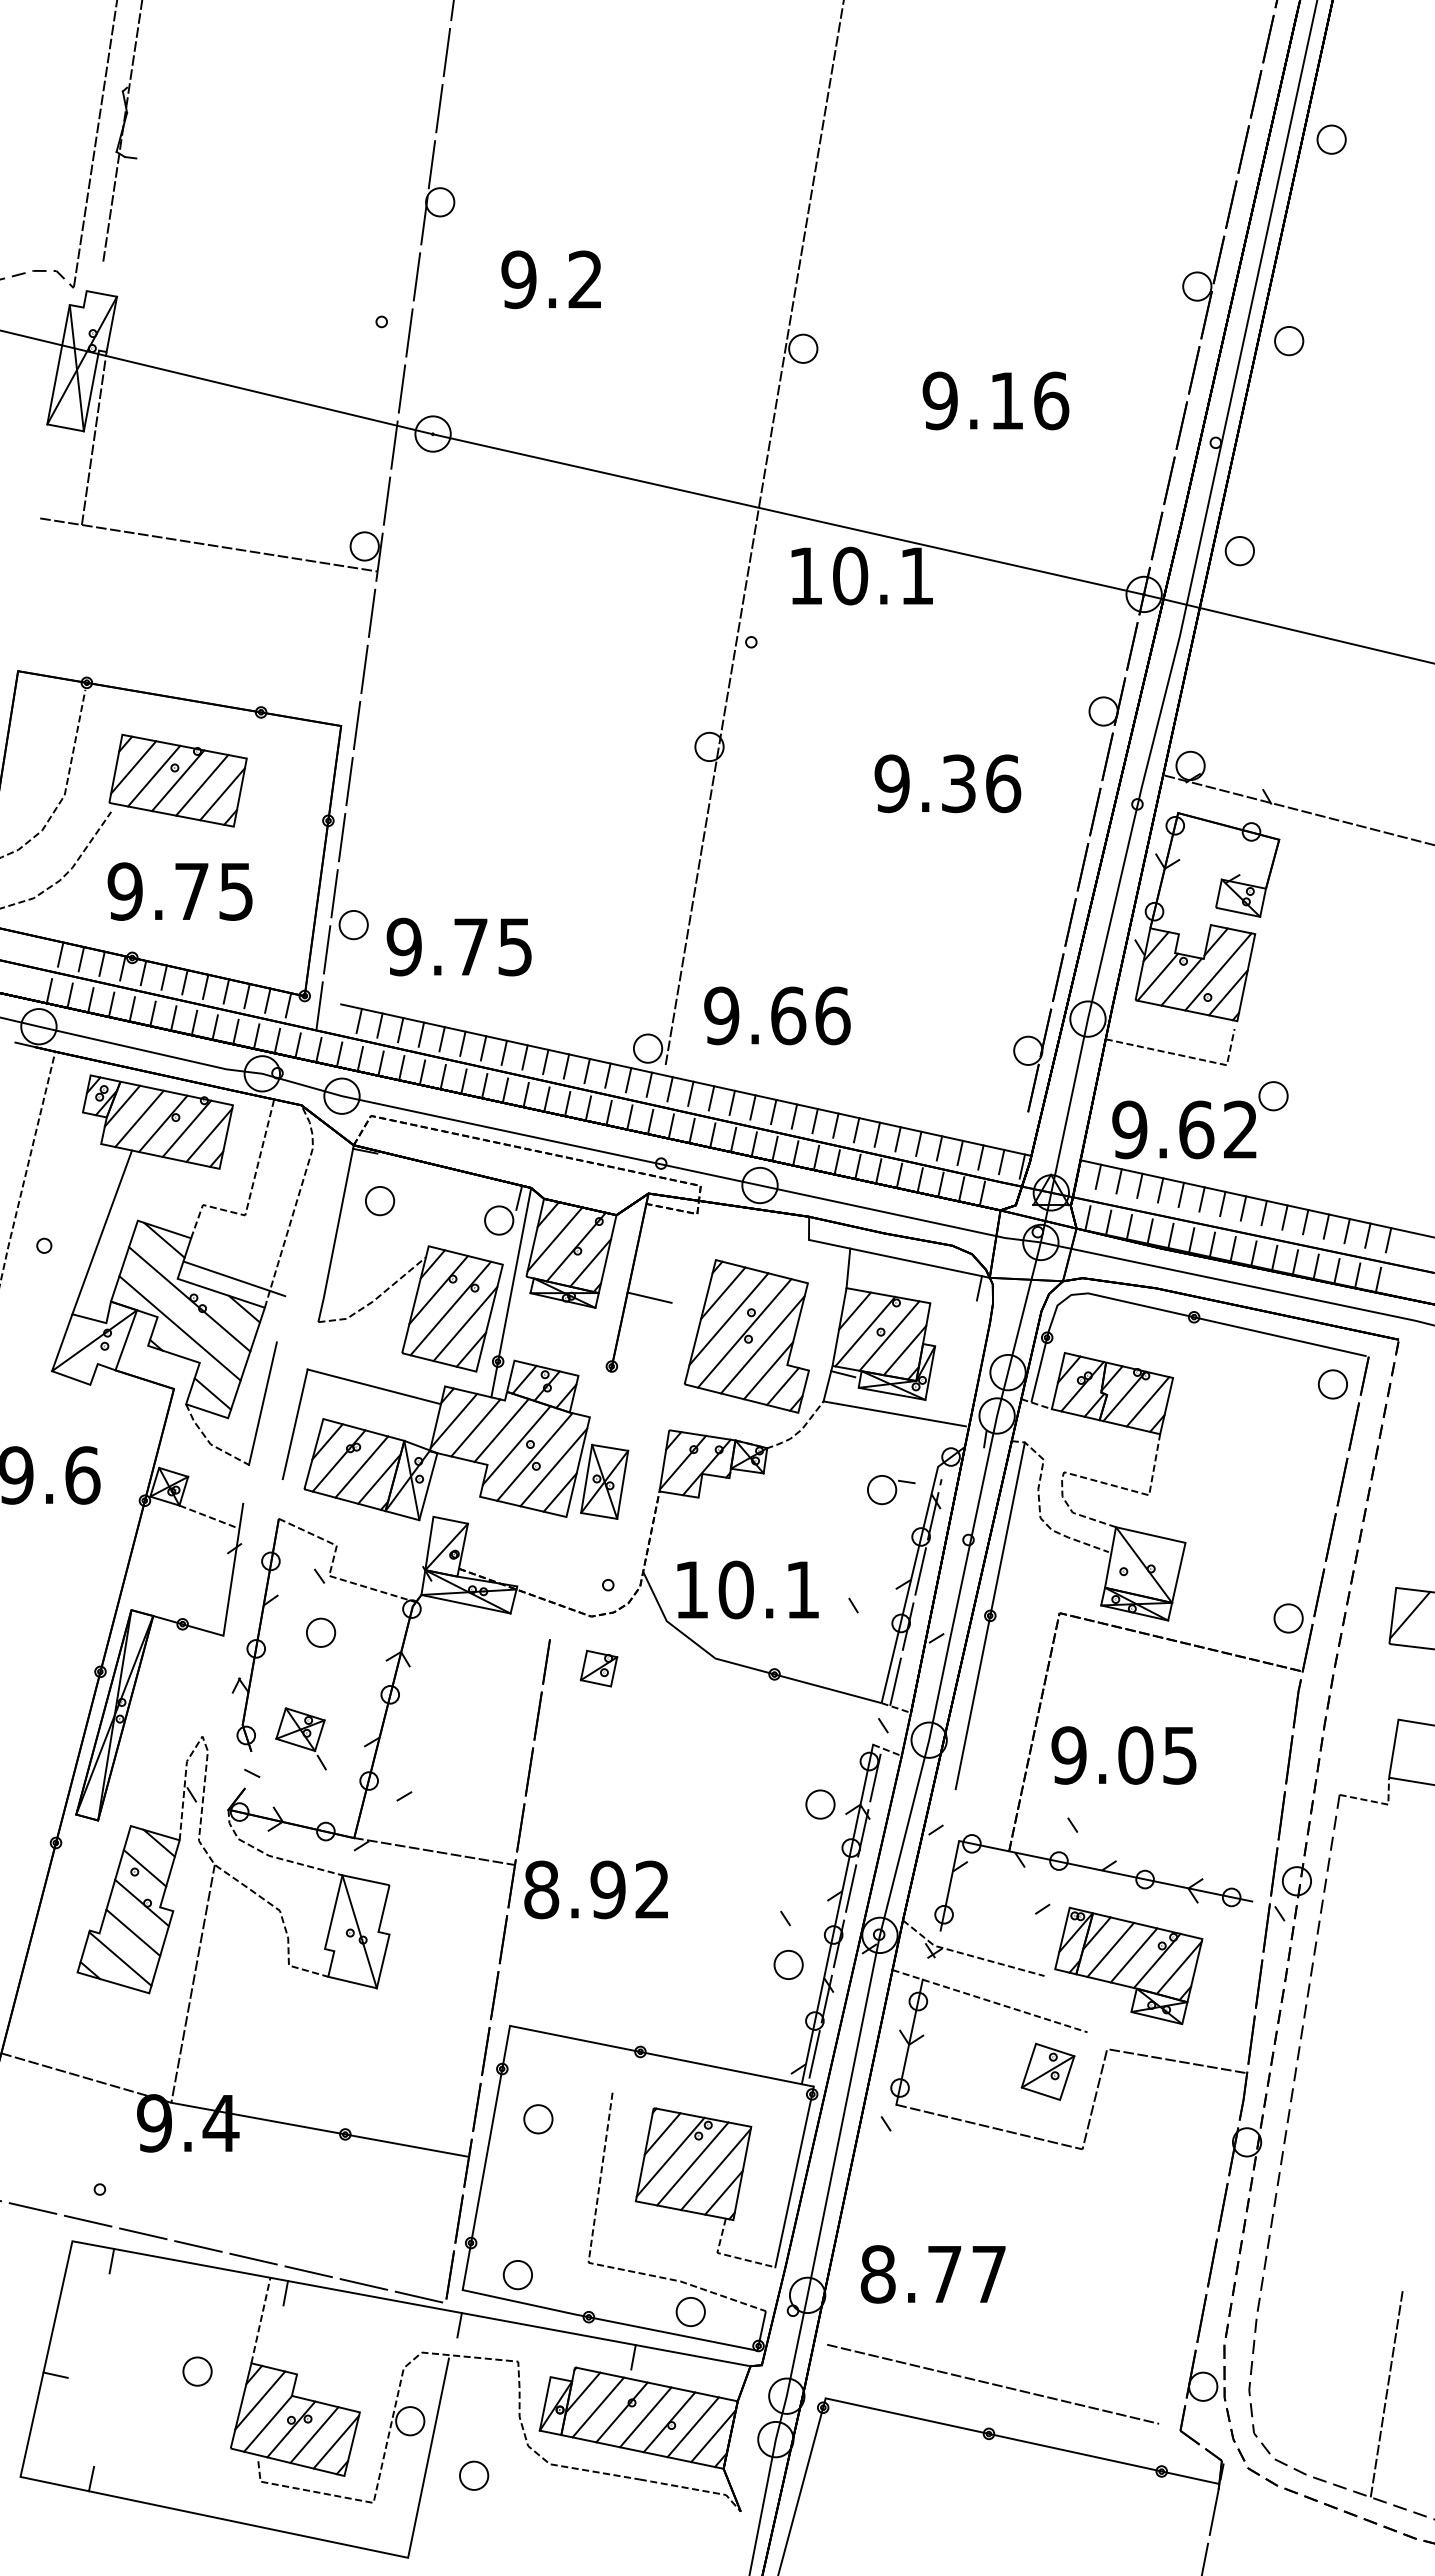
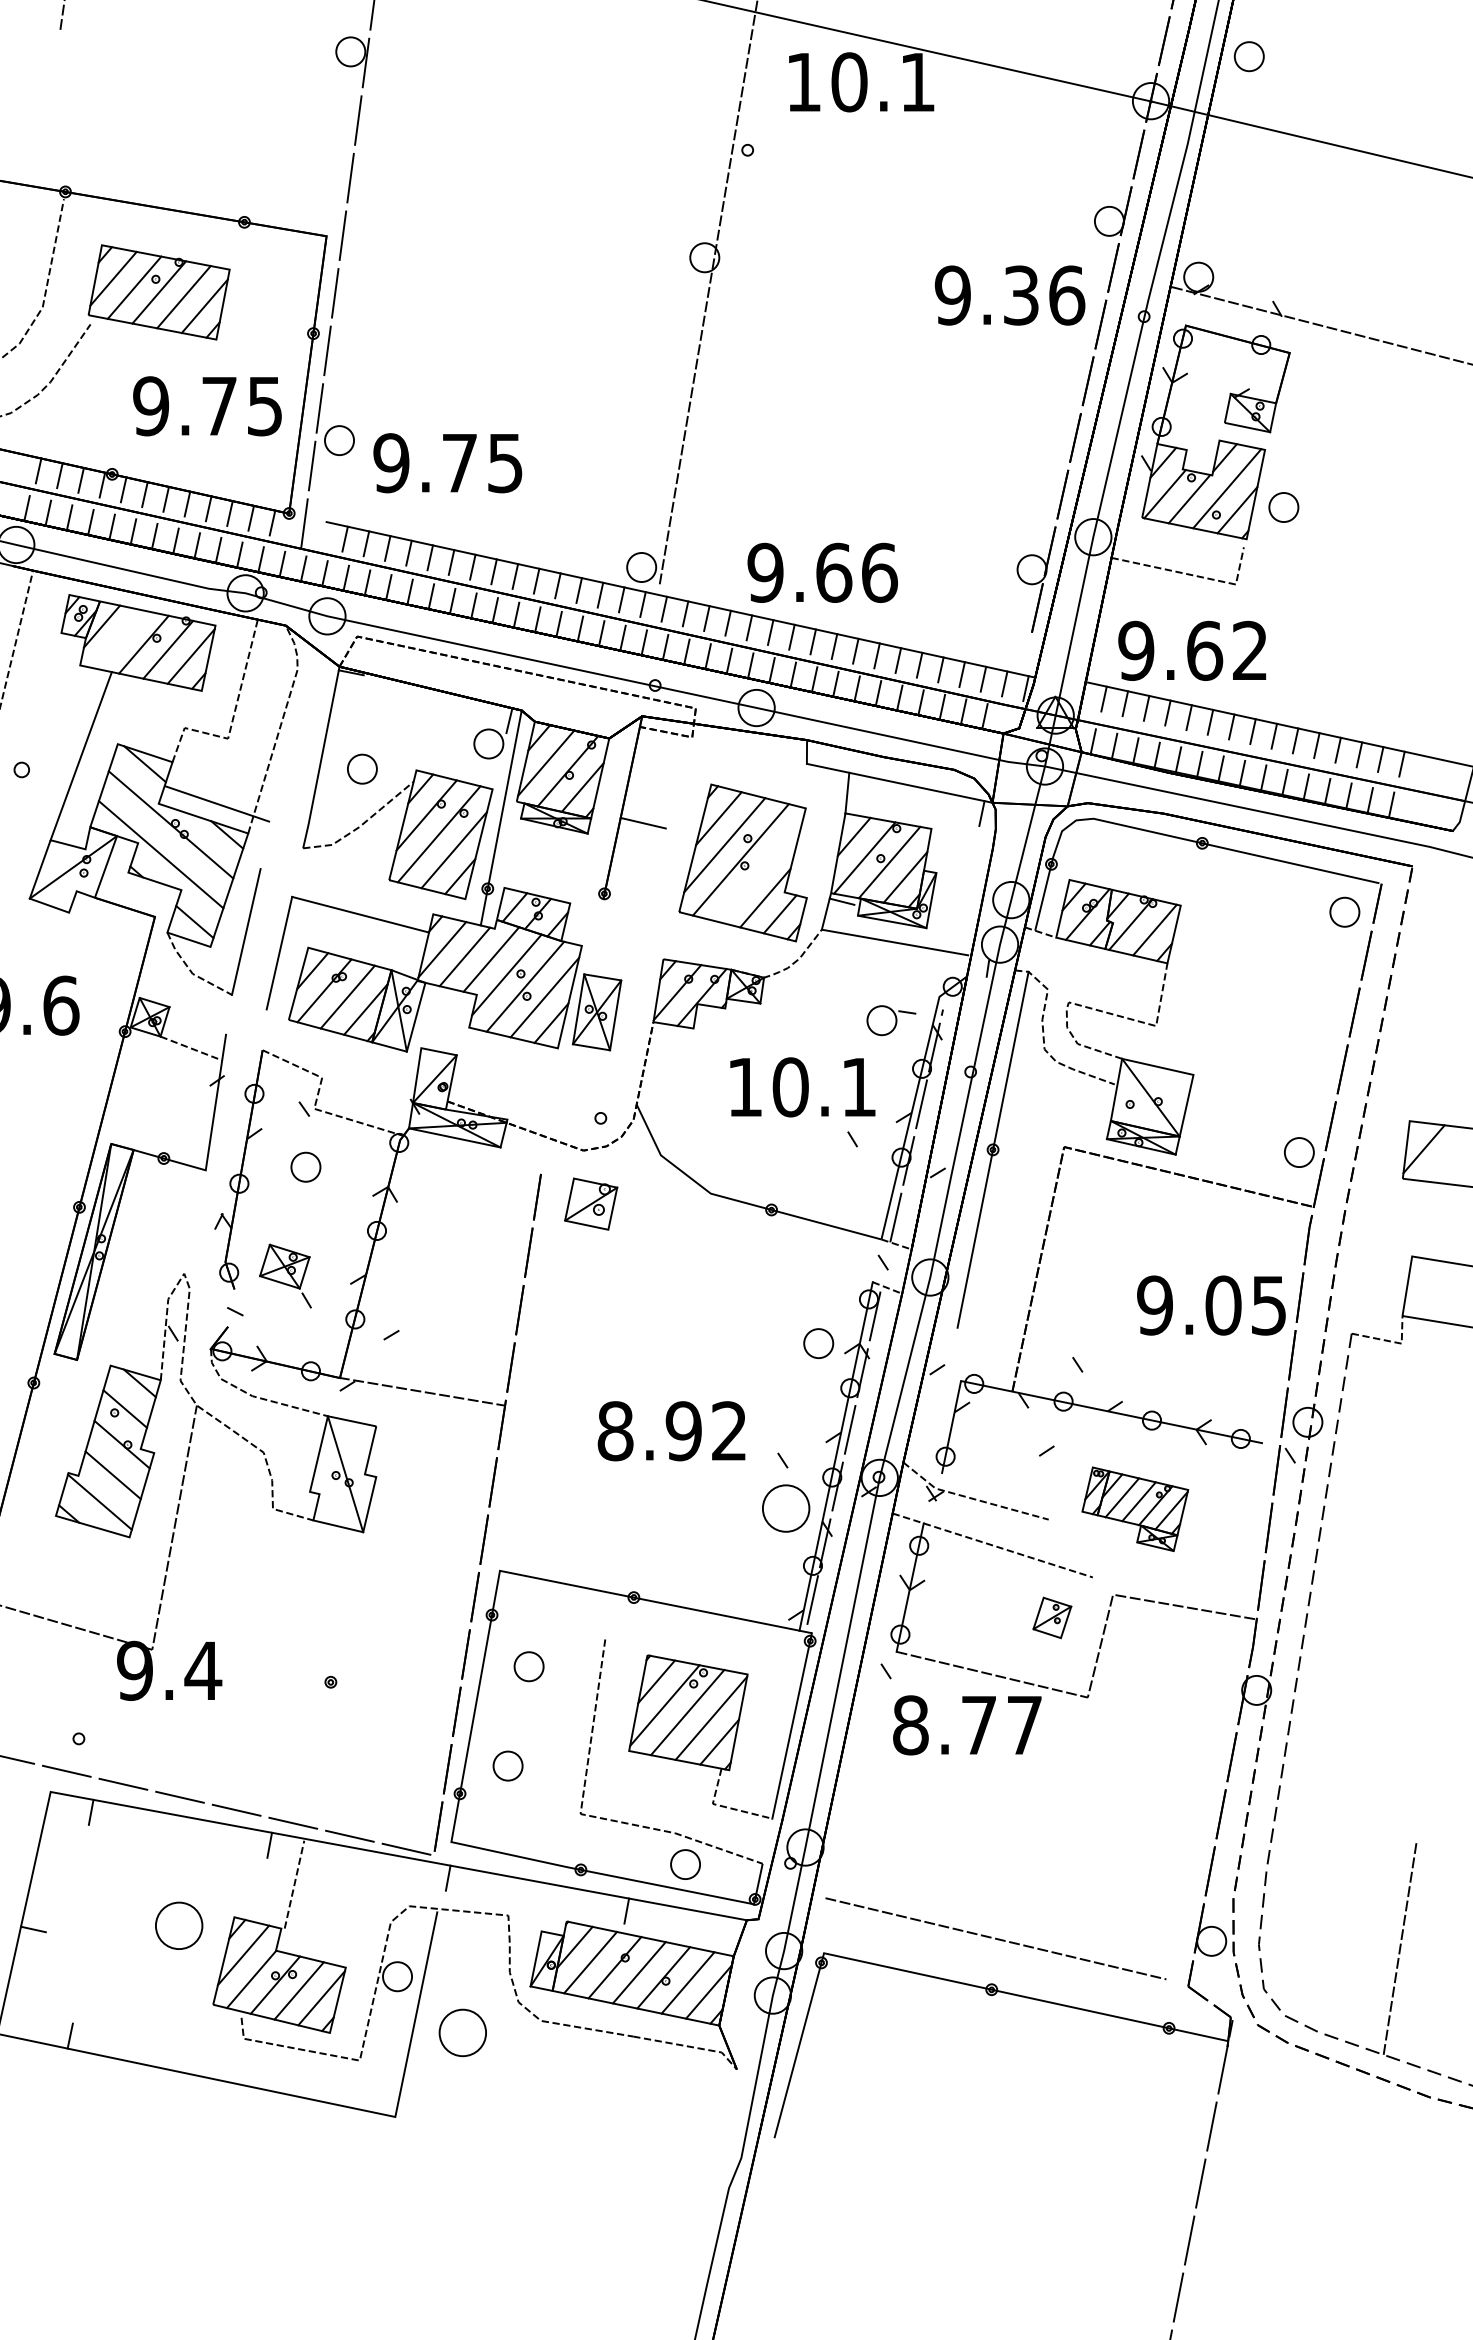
line: (208, 544) -> (190, 49), removed
text: (947, 783) -> (1009, 295), moved
text: (179, 891) -> (206, 406), moved
text: (777, 1015) -> (822, 572), moved
part: (1273, 1096) -> (1283, 507), moved
line: (139, 1118) -> (119, 639), removed
part: (380, 1201) -> (362, 769), moved
line: (762, 1344) -> (759, 871), removed
text: (747, 1589) -> (802, 1086), moved
part: (599, 1668) -> (591, 1203), size x1.4
text: (1123, 1755) -> (1210, 1305), moved
text: (595, 1889) -> (670, 1430), moved
part: (788, 1964) -> (785, 1507), size x1.6
part: (1128, 1965) -> (1134, 1508), size x0.7
part: (1047, 2071) -> (1051, 1617), size x0.7
line: (320, 2129) -> (305, 1677), removed
text: (932, 2274) -> (966, 1725), moved
part: (517, 2275) -> (507, 1766), moved
line: (260, 2320) -> (294, 1884), moved
part: (197, 2371) -> (179, 1925), size x1.6
part: (474, 2475) -> (463, 2032), size x1.6

